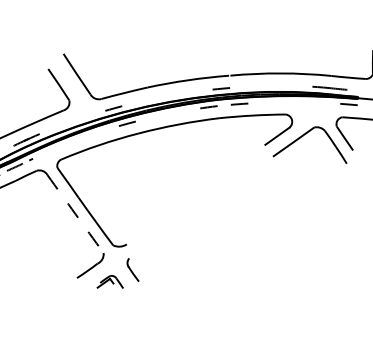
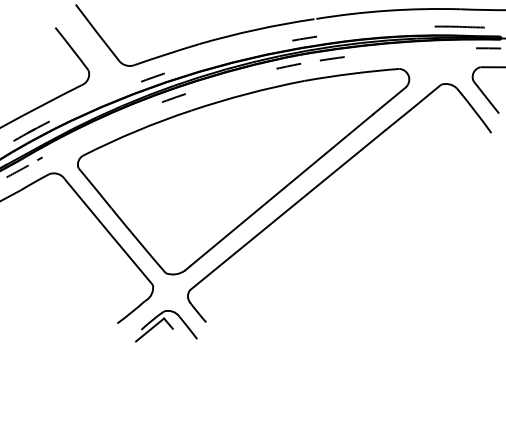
line: (195, 194) -> (278, 192), added
line: (200, 207) -> (286, 210), added
arc: (75, 214) -> (108, 232), dashed -> solid
part: (110, 281) -> (165, 325), size x1.67

